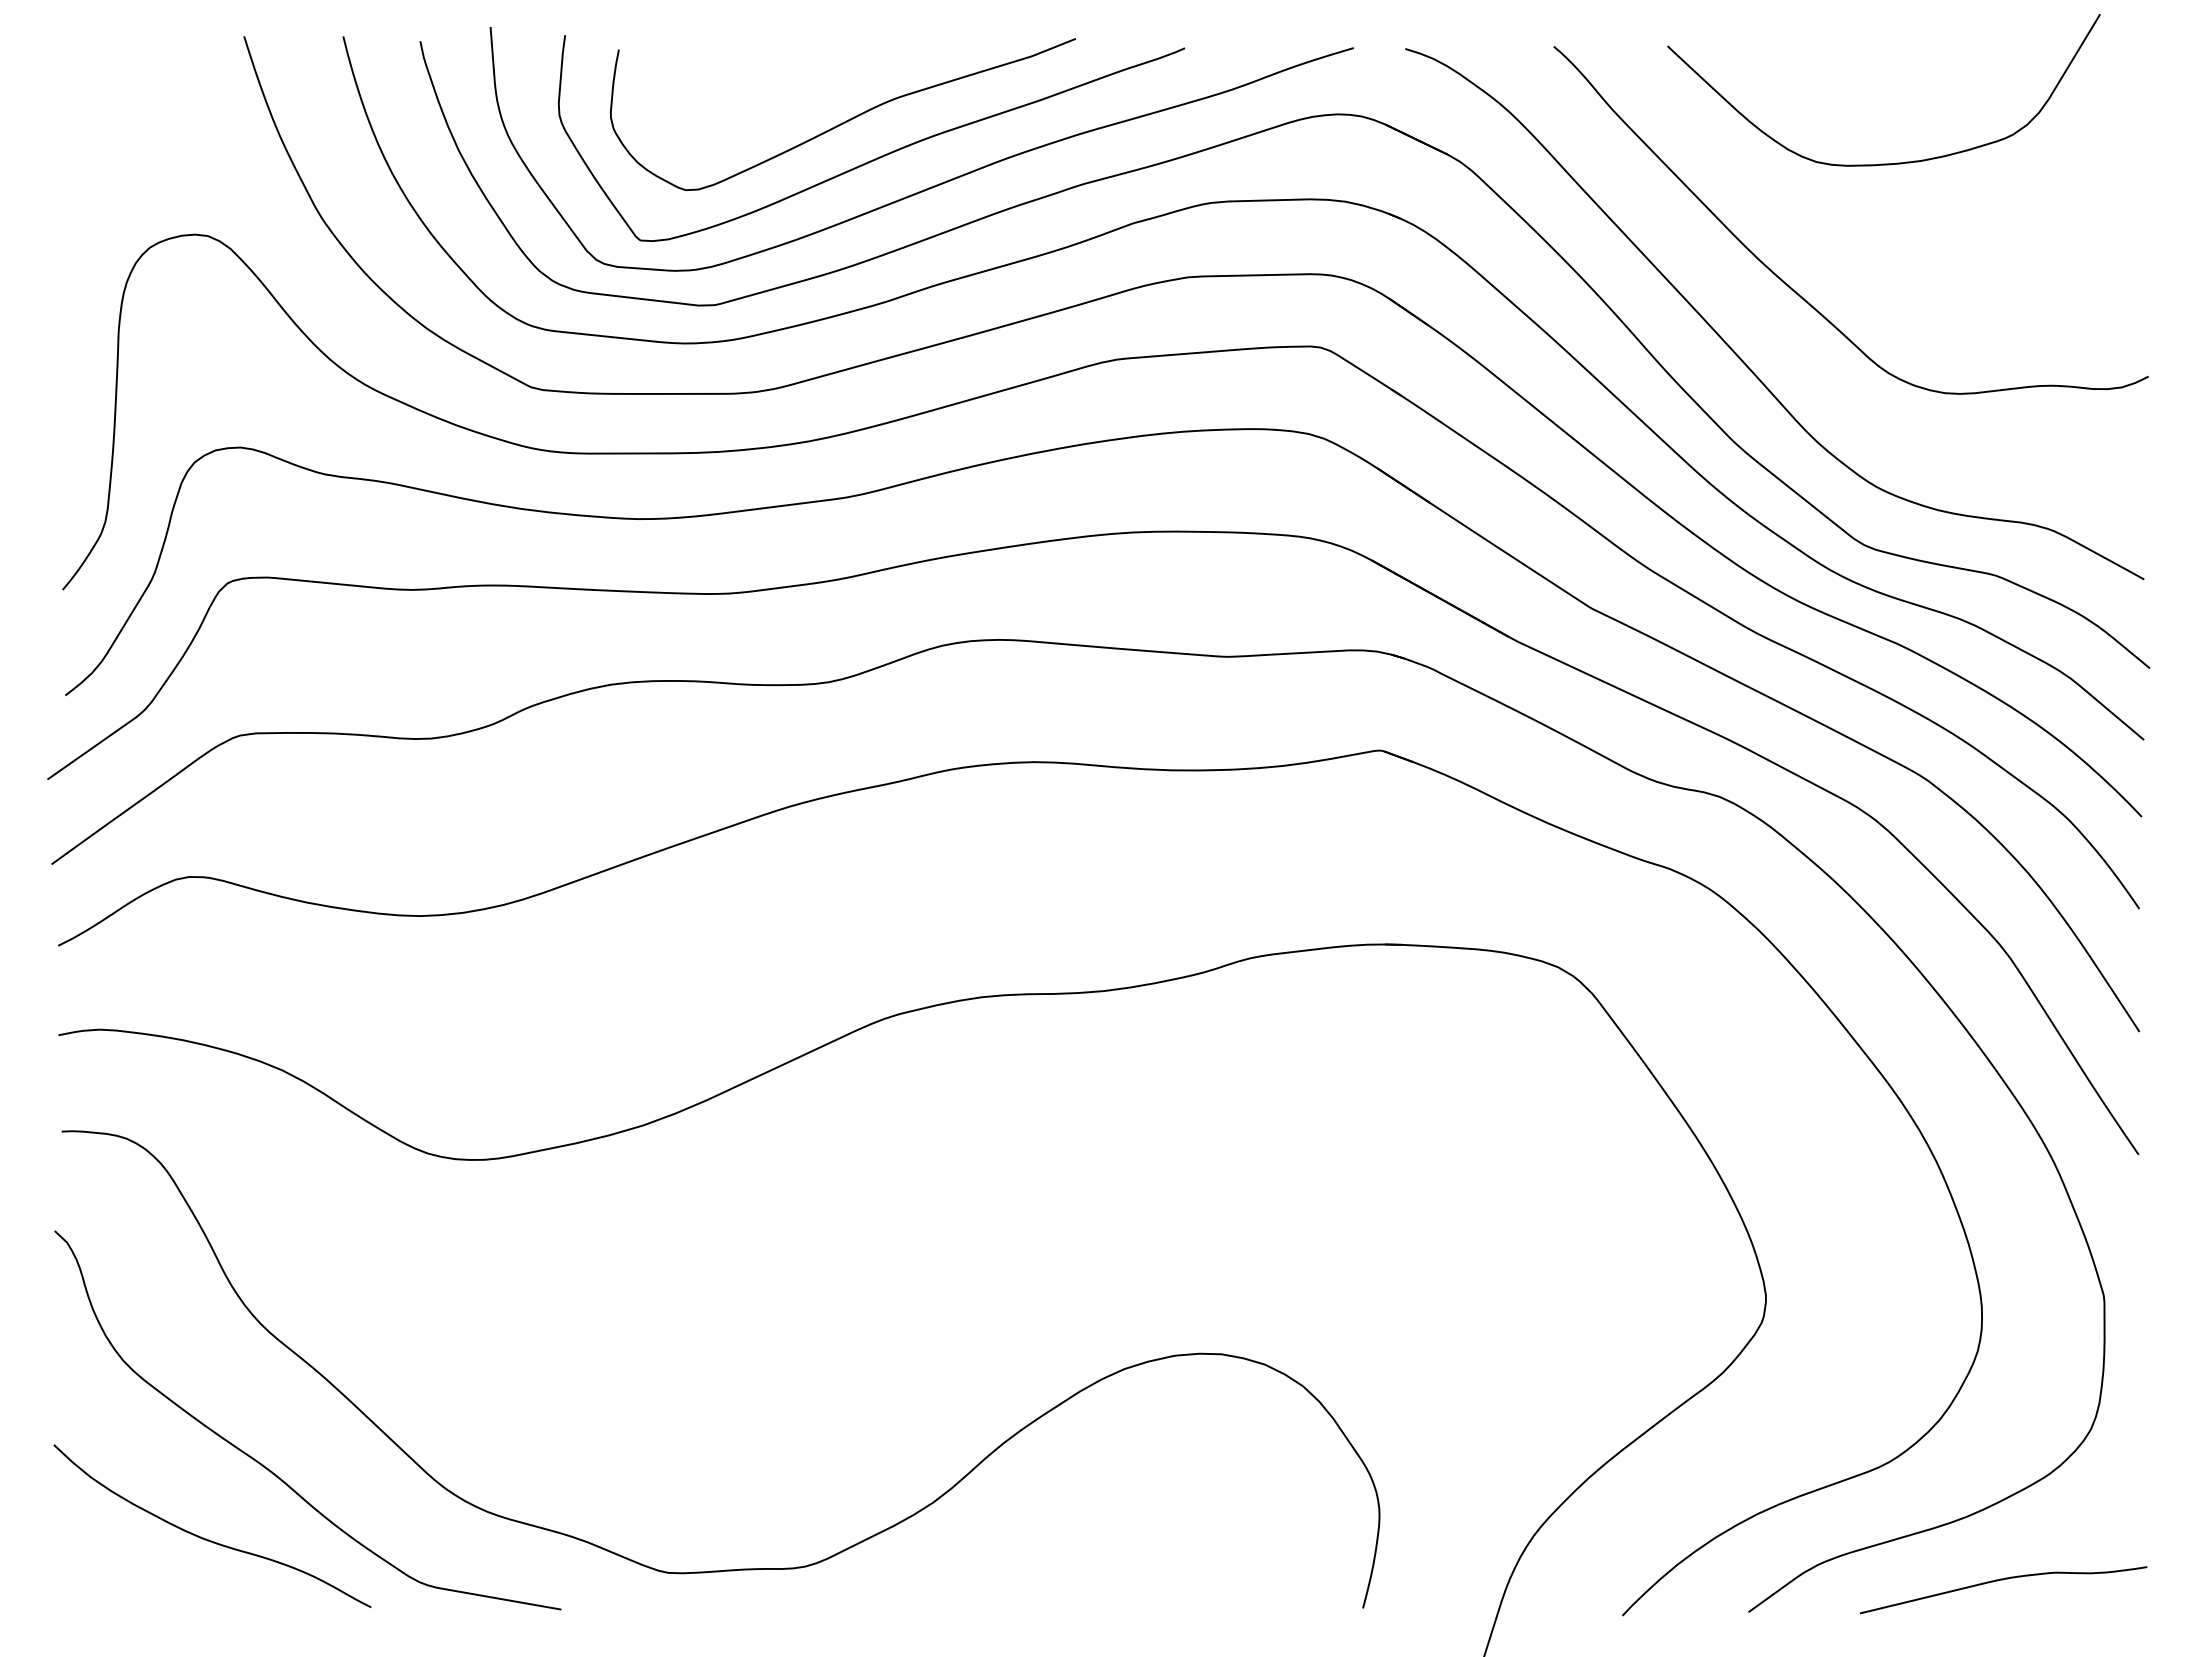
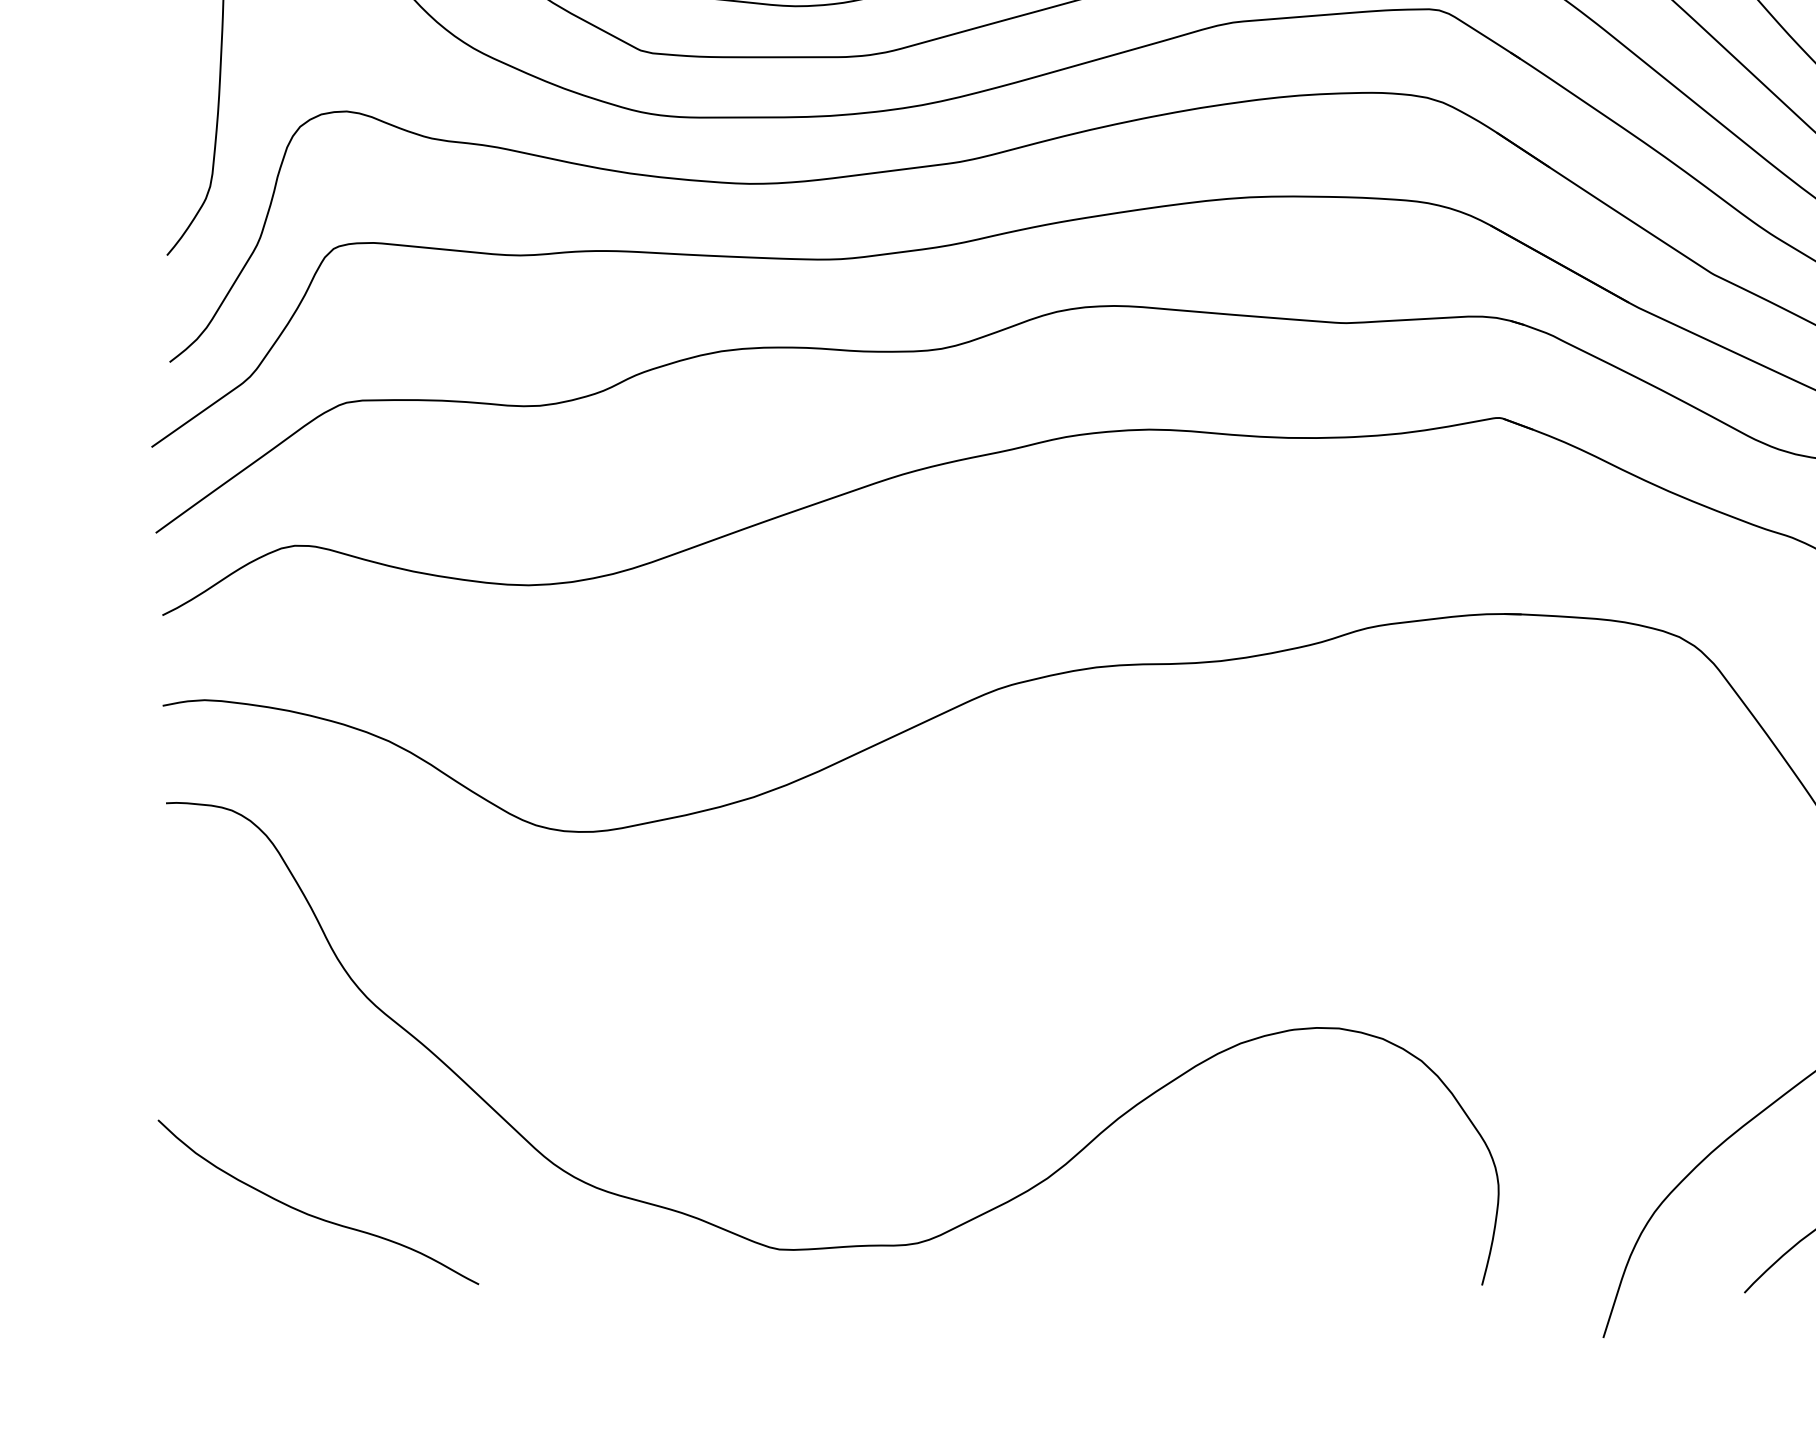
curve: (271, 1470) -> (378, 1145), removed

